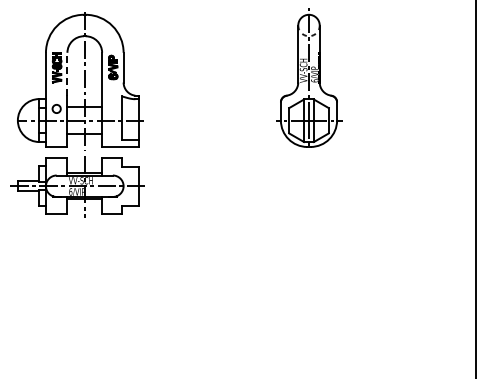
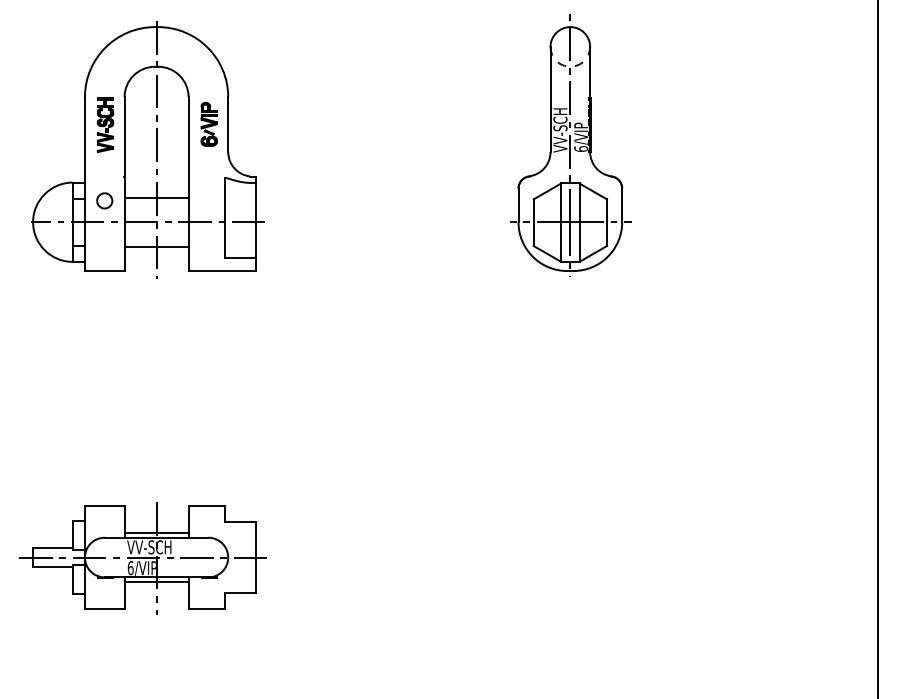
line: (67, 73) -> (124, 135), dashed -> solid
part: (77, 186) -> (143, 558), moved

